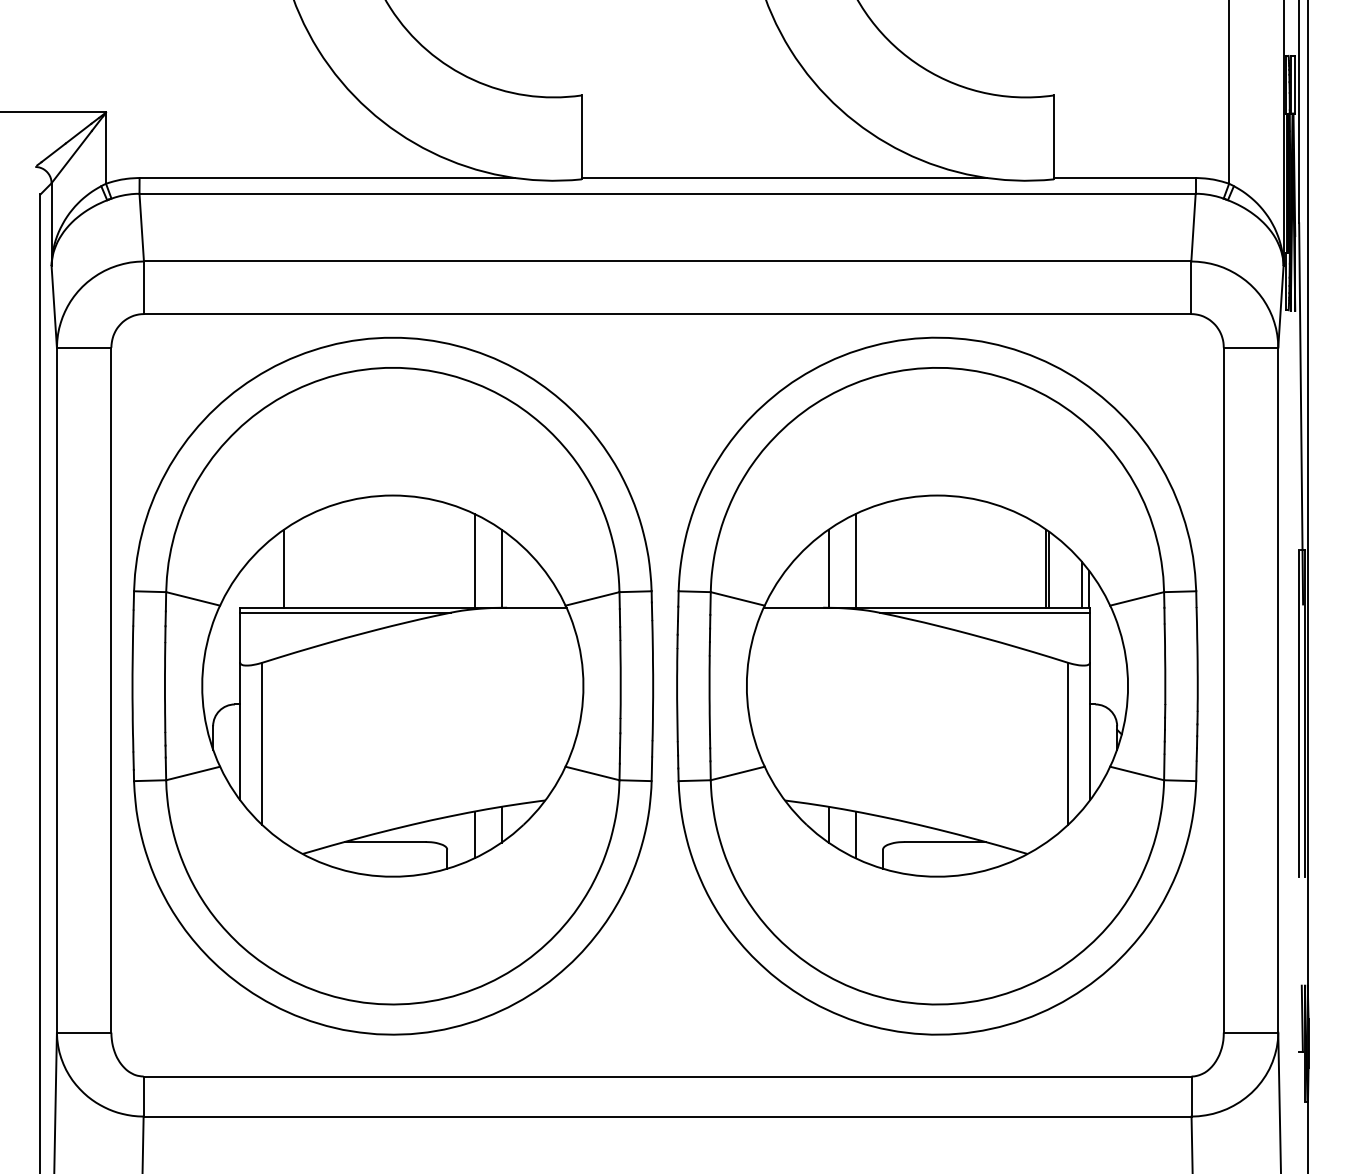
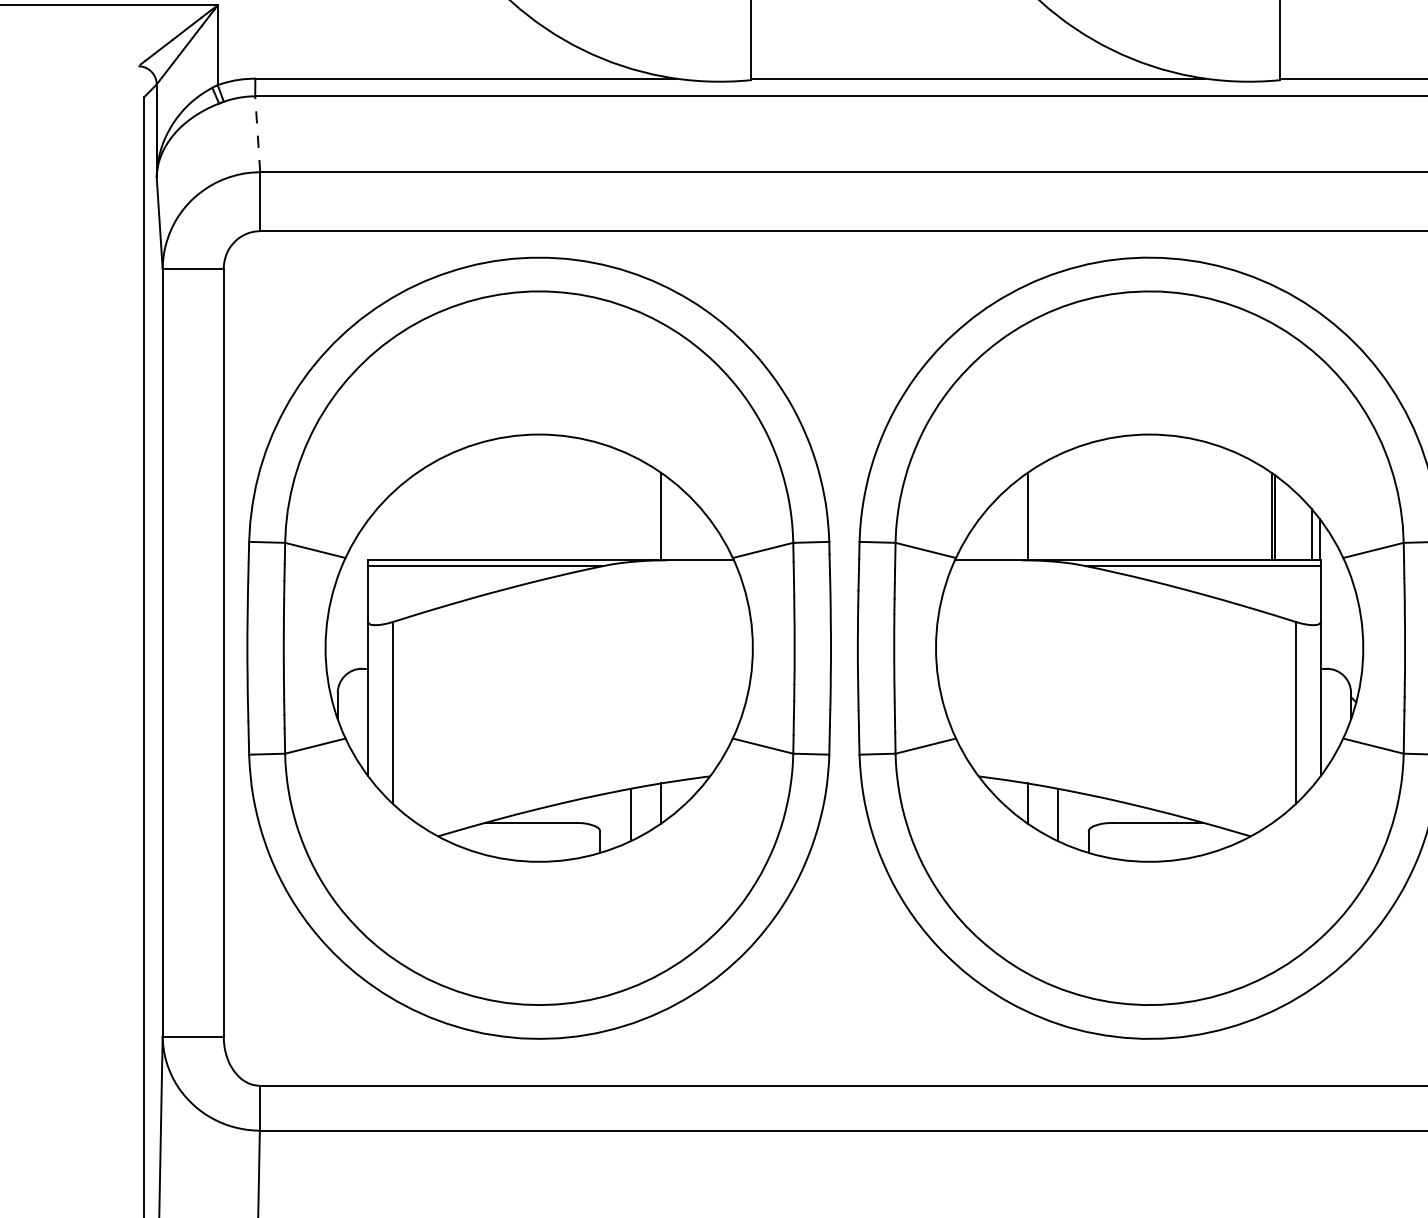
line: (141, 227) -> (257, 134), solid -> dashed
line: (474, 560) -> (630, 507), removed
line: (855, 560) -> (1057, 507), removed
line: (283, 568) -> (416, 516), removed

